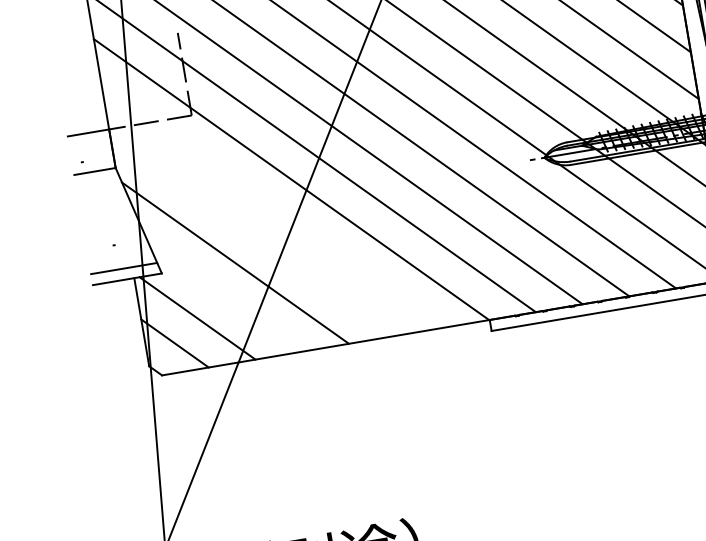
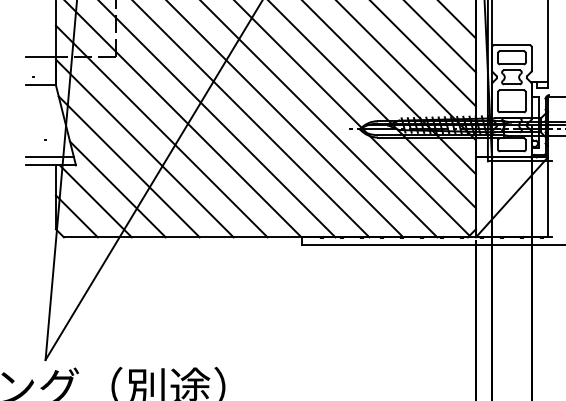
line: (271, 206) -> (161, 131), added
line: (252, 234) -> (144, 148), added
line: (224, 297) -> (117, 189), added

